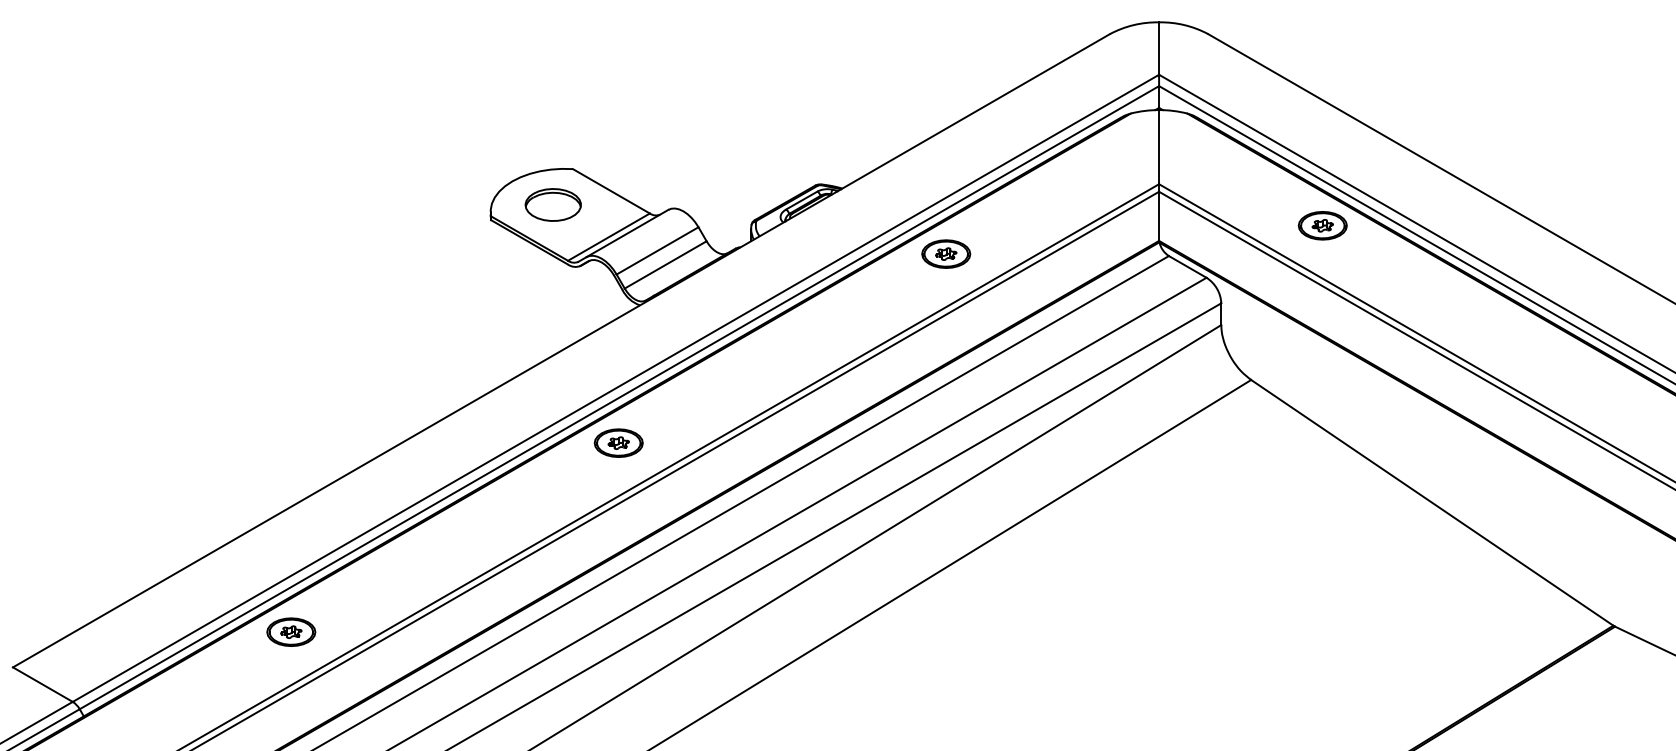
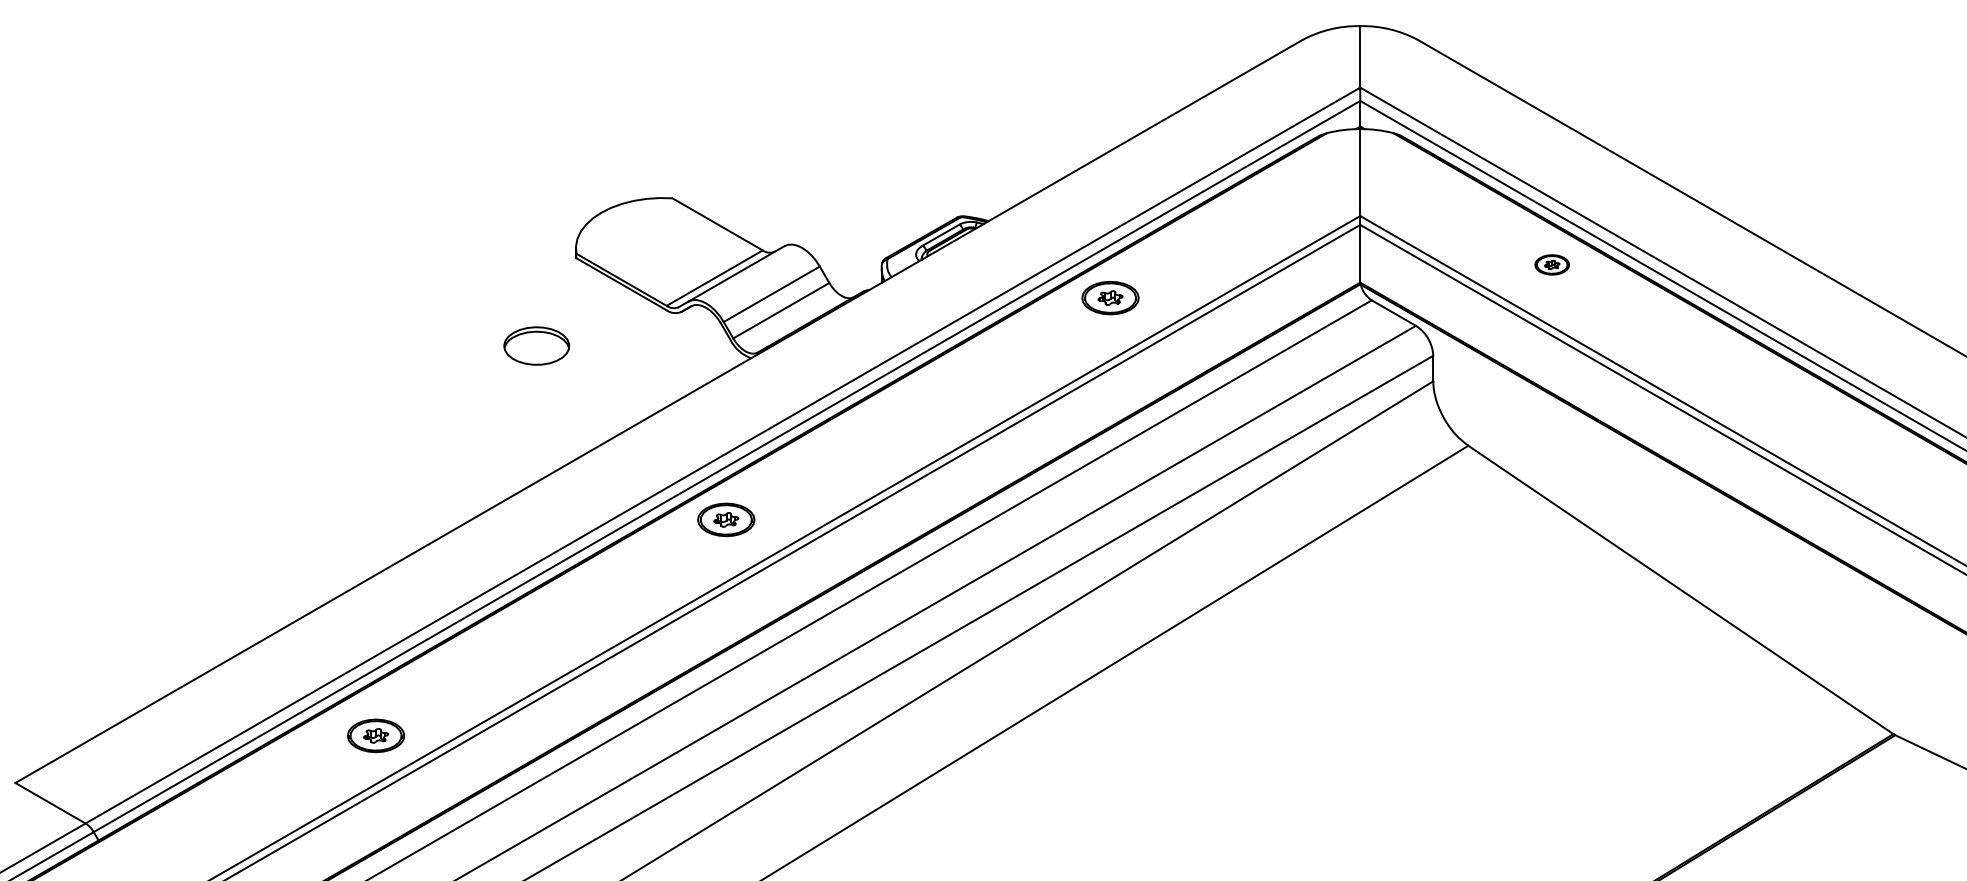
part: (552, 204) -> (535, 345), moved
part: (1322, 225) -> (1552, 264), size x0.6
part: (291, 631) -> (376, 735), moved

